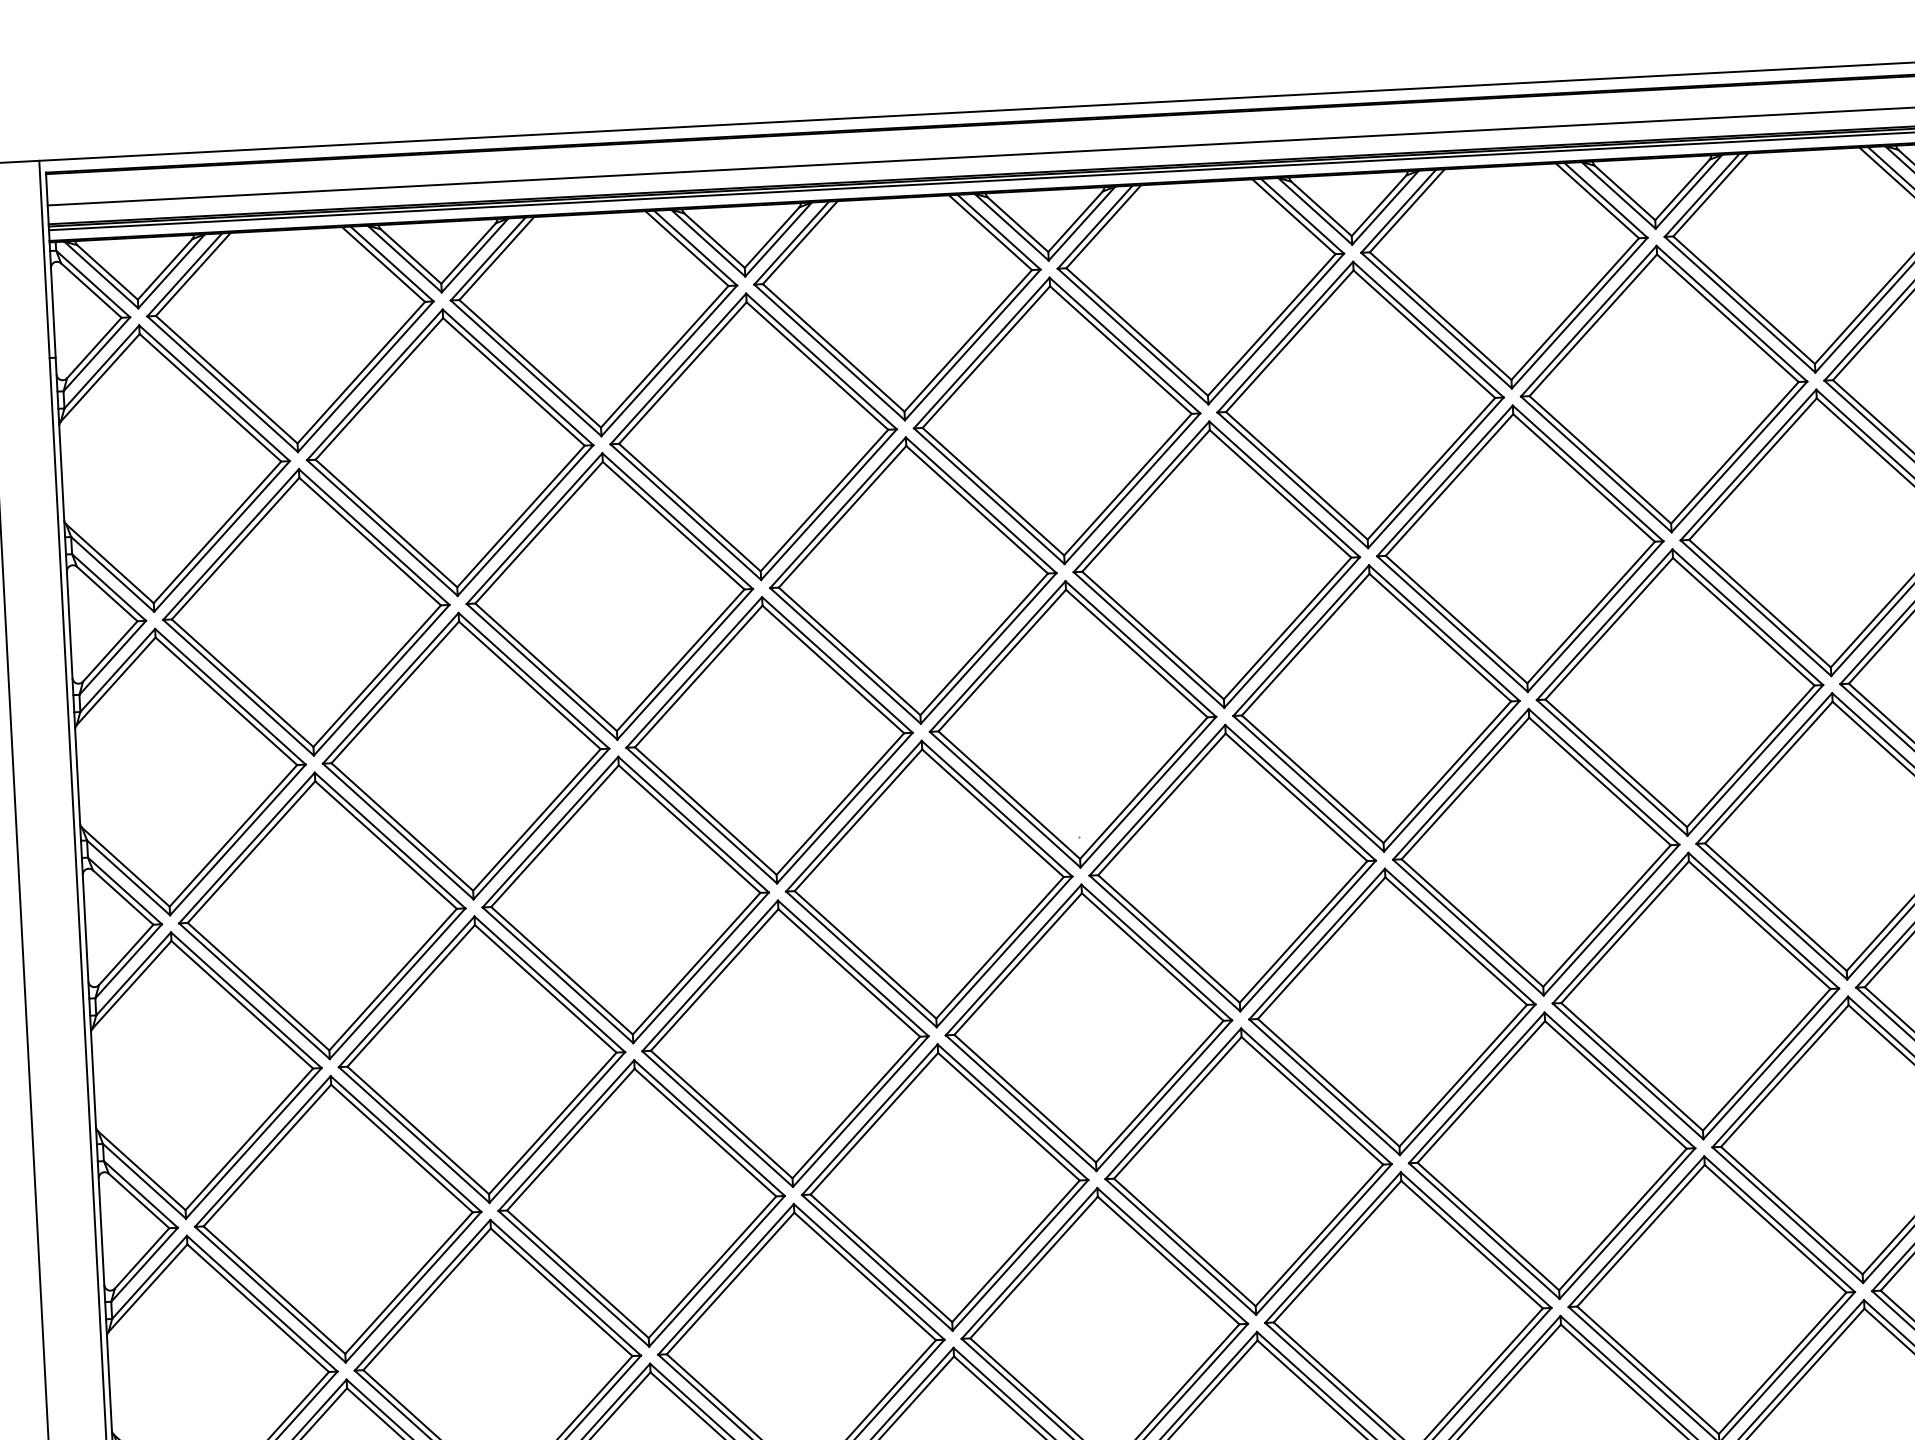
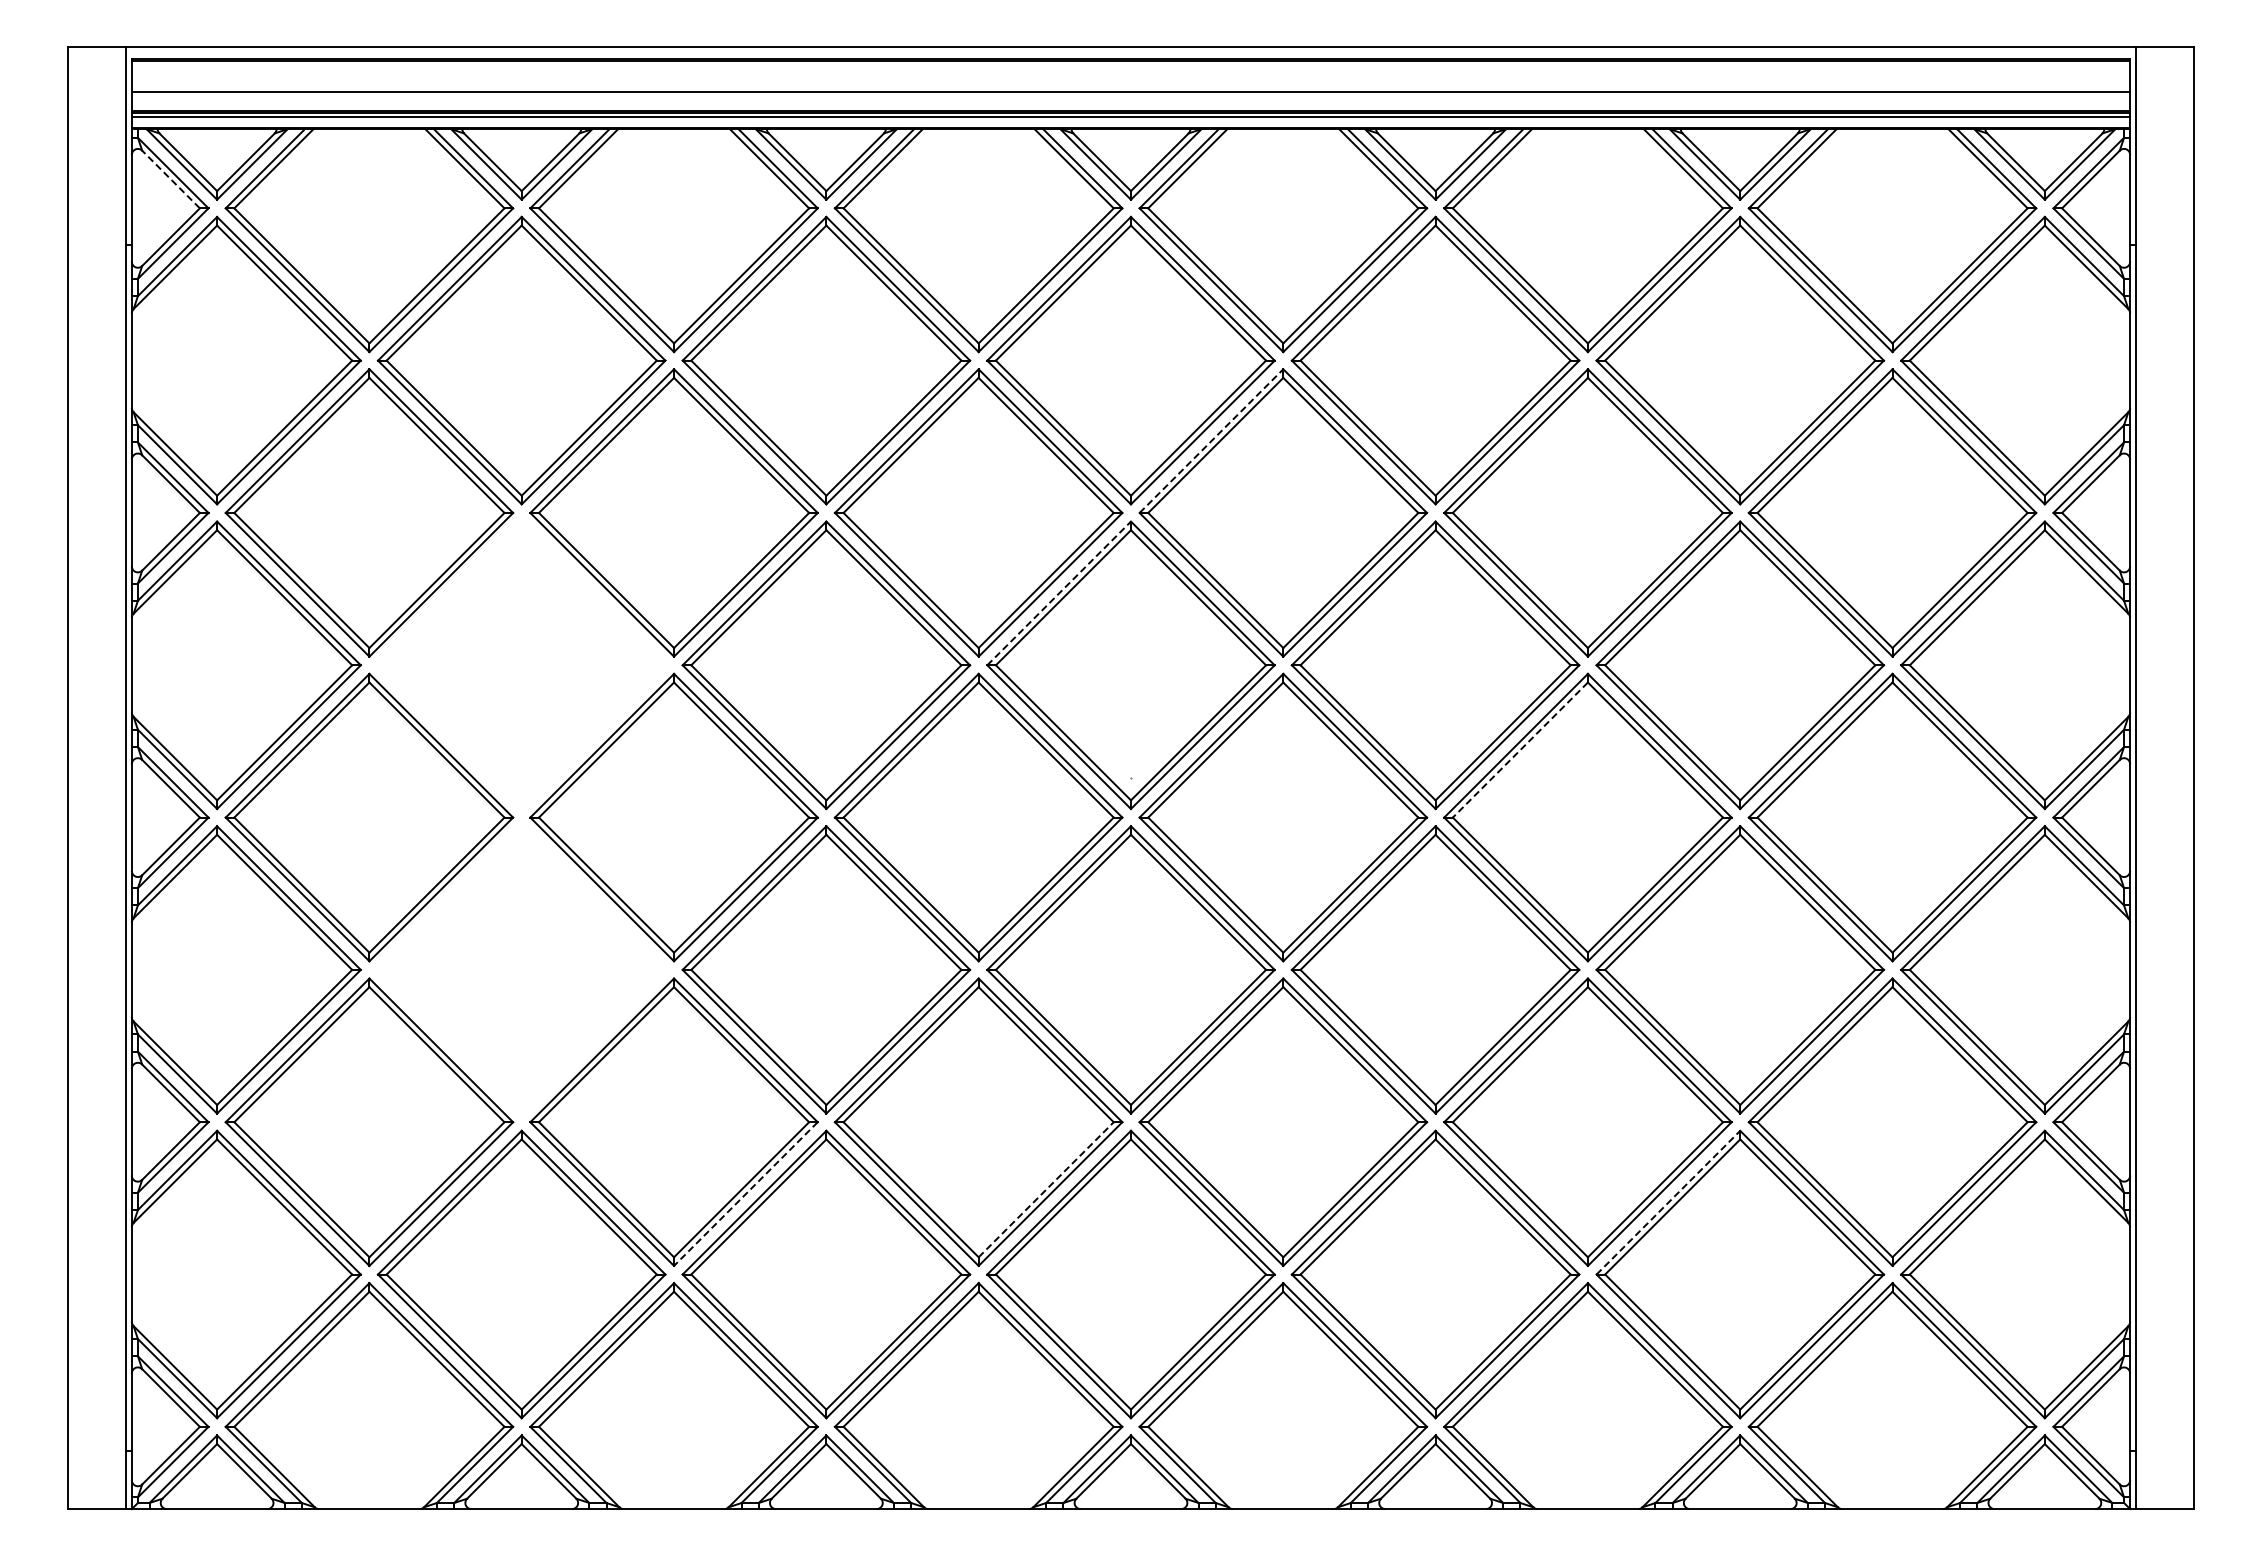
line: (91, 290) -> (171, 179), solid -> dashed
line: (1141, 497) -> (1211, 441), solid -> dashed
line: (998, 656) -> (1059, 593), solid -> dashed
part: (465, 756) -> (521, 665), removed
line: (1465, 788) -> (1520, 750), solid -> dashed
part: (481, 1059) -> (521, 969), removed
line: (1636, 1231) -> (1668, 1202), solid -> dashed
line: (1016, 1251) -> (1046, 1189), solid -> dashed
line: (716, 1271) -> (745, 1194), solid -> dashed

